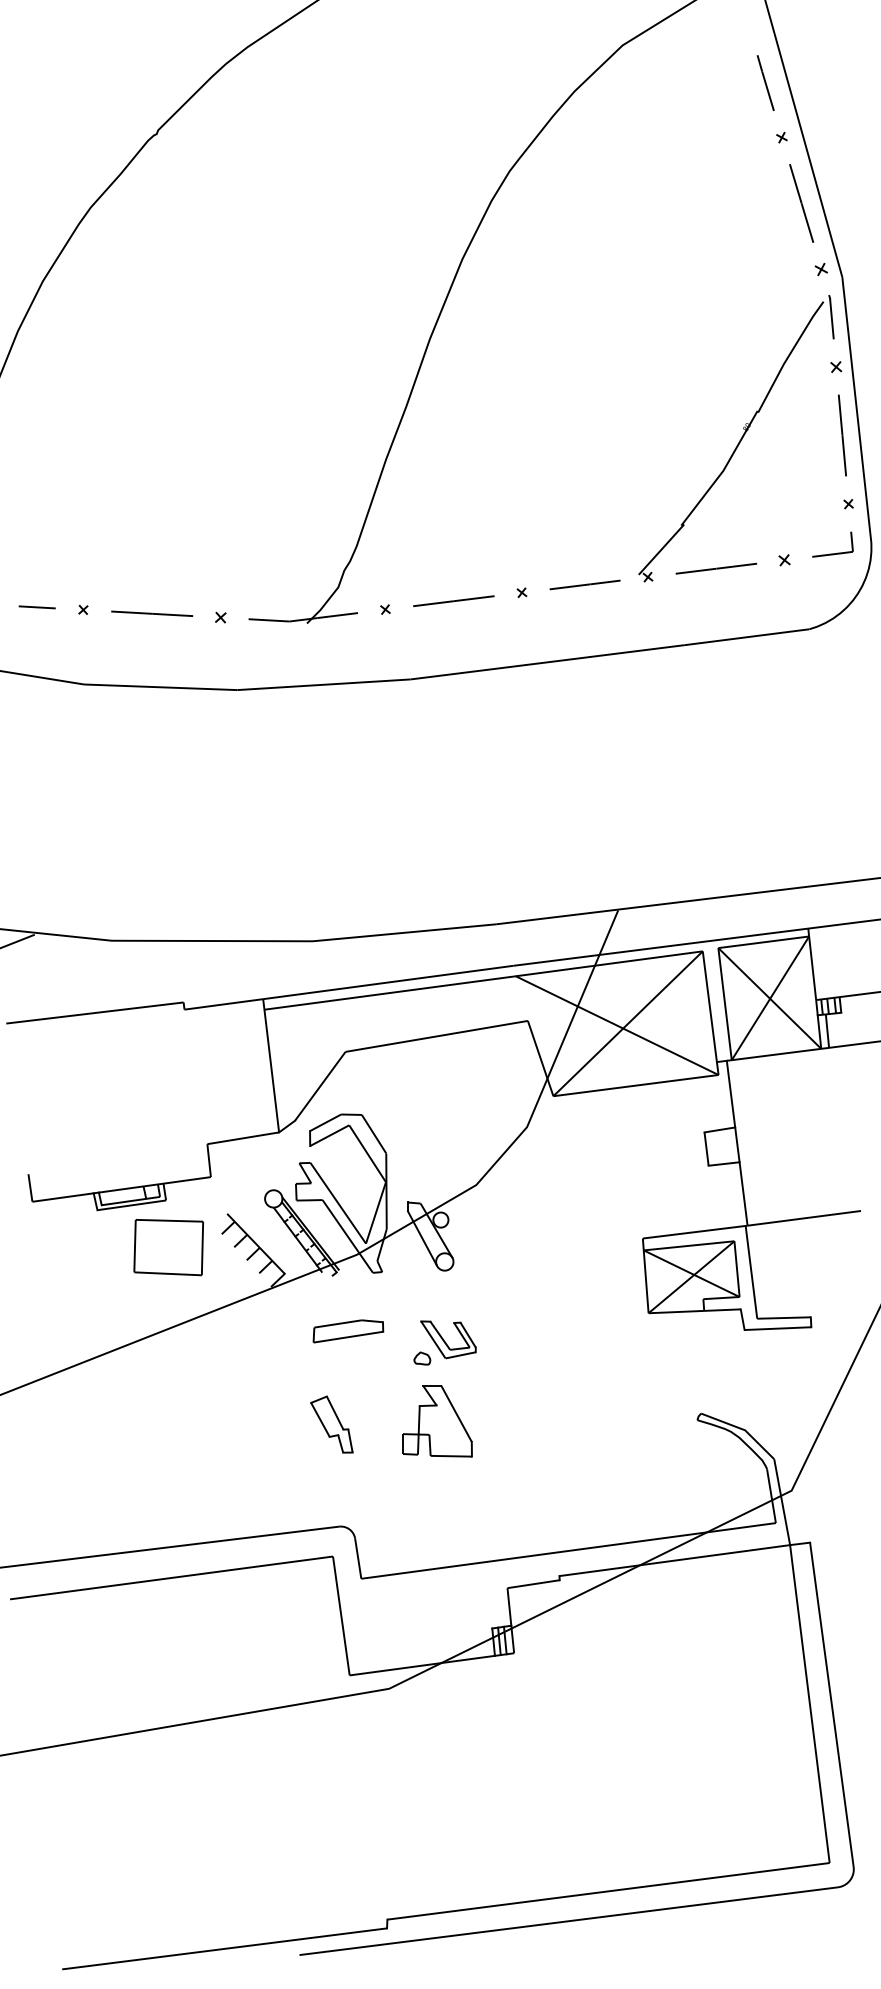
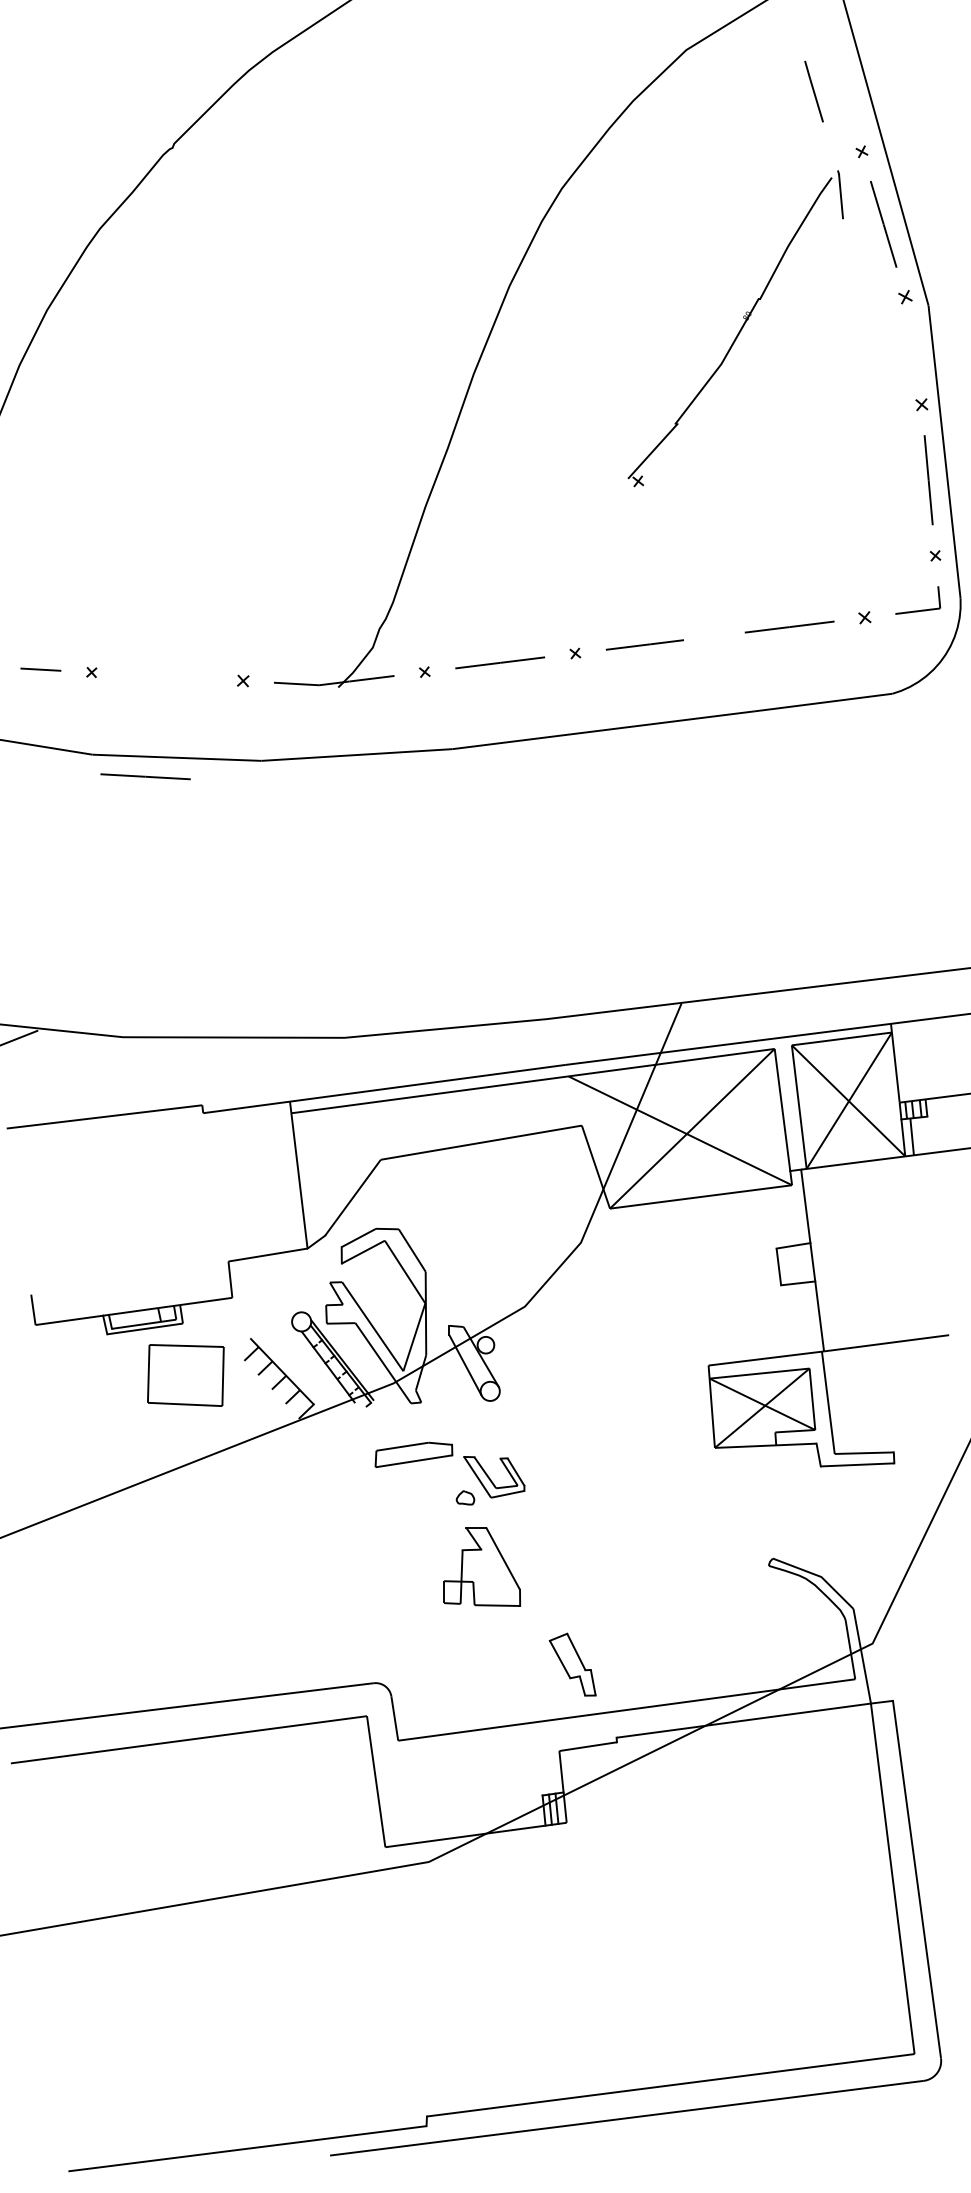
line: (765, 82) -> (813, 91), moved
part: (736, 438) -> (735, 328), moved
line: (152, 613) -> (145, 776), moved
part: (347, 1330) -> (413, 1454), moved
part: (331, 1424) -> (572, 1664), moved

